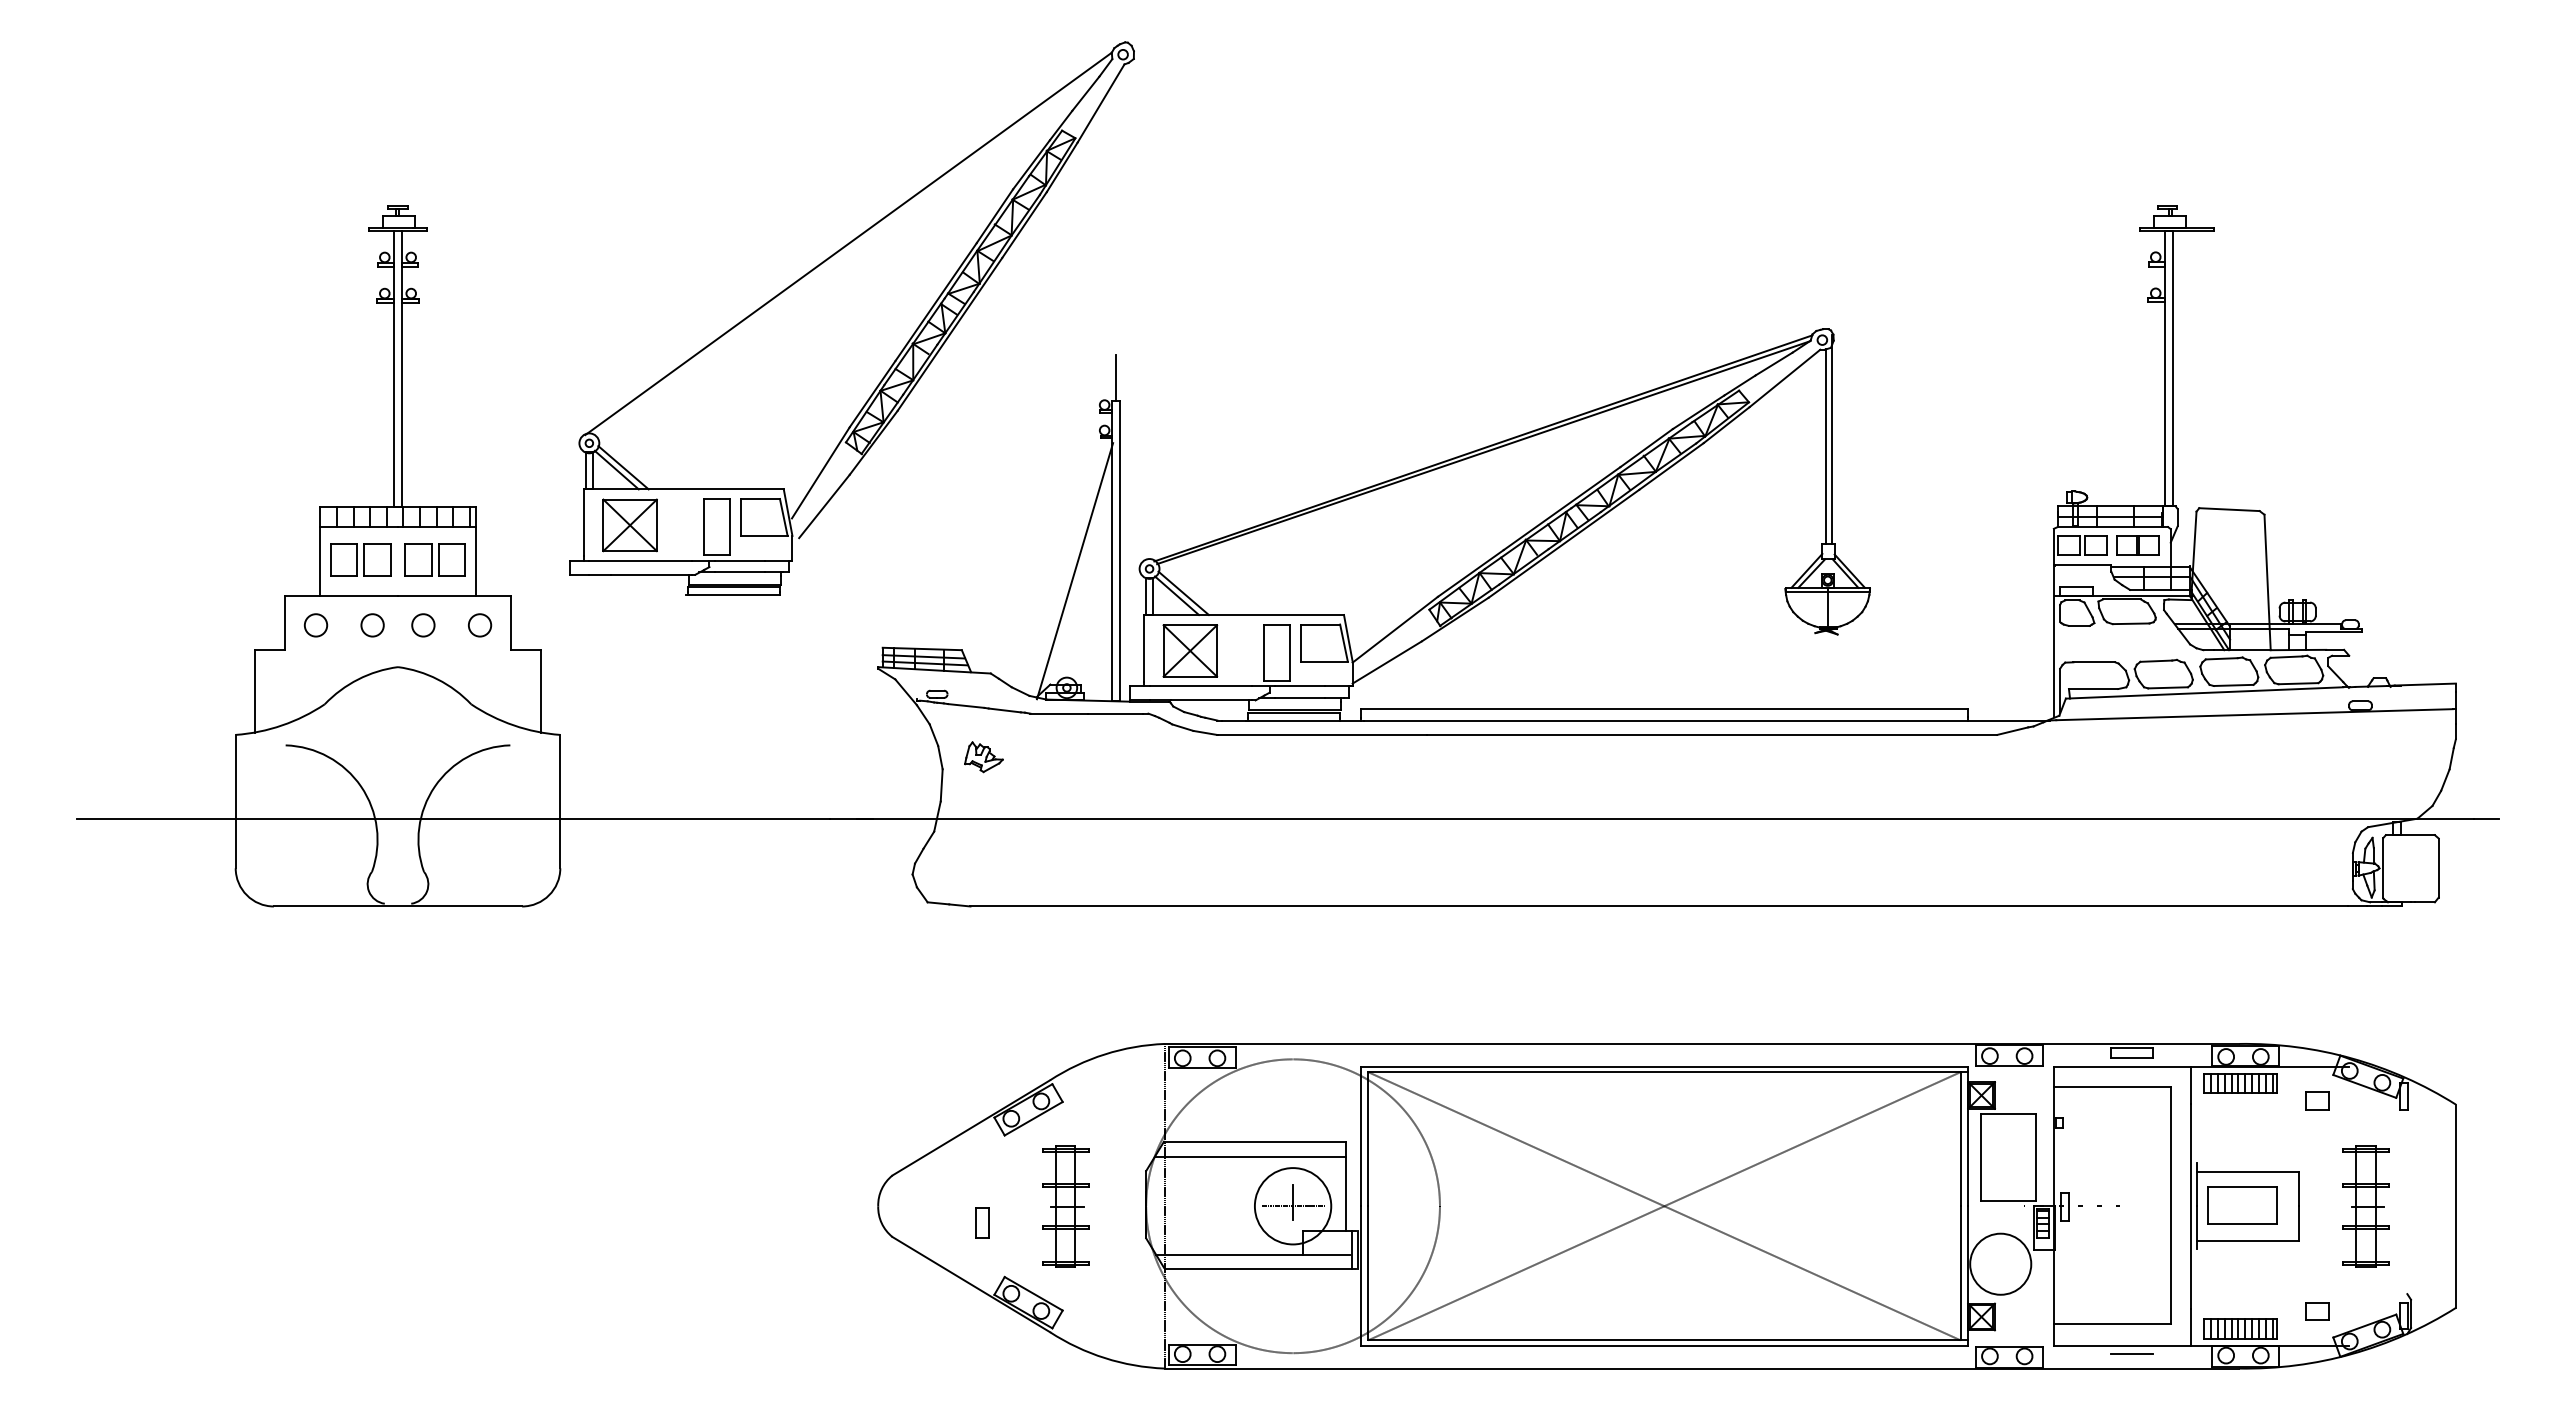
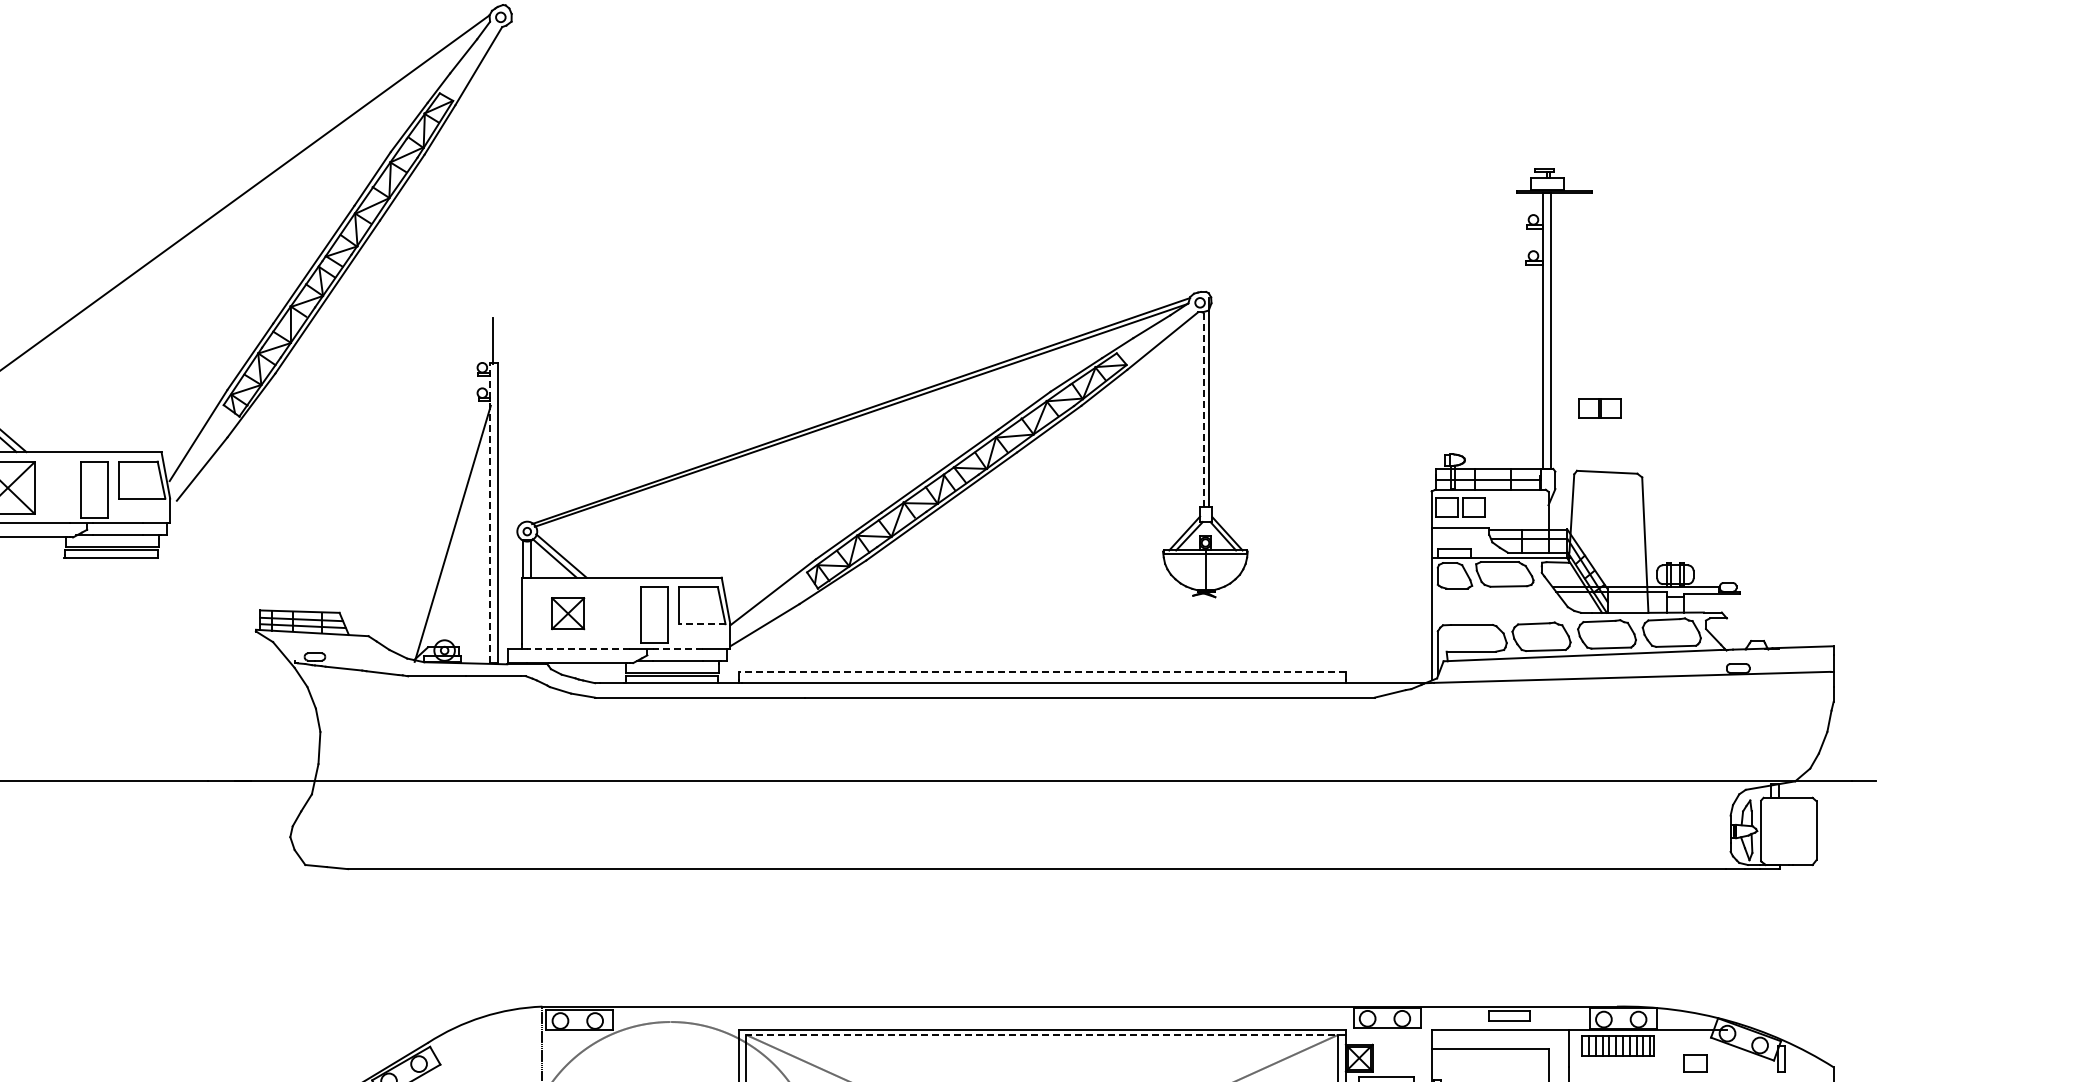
line: (1825, 446) -> (1203, 409), solid -> dashed
part: (2137, 545) -> (1599, 409), moved
line: (1112, 550) -> (490, 513), solid -> dashed
part: (1190, 650) -> (568, 613), size x0.6
line: (1323, 661) -> (701, 624), solid -> dashed
line: (1200, 686) -> (578, 649), solid -> dashed
line: (1299, 686) -> (677, 649), solid -> dashed
line: (1664, 709) -> (1042, 672), solid -> dashed
part: (983, 757) -> (361, 720), removed
line: (1668, 1072) -> (1046, 1035), solid -> dashed

